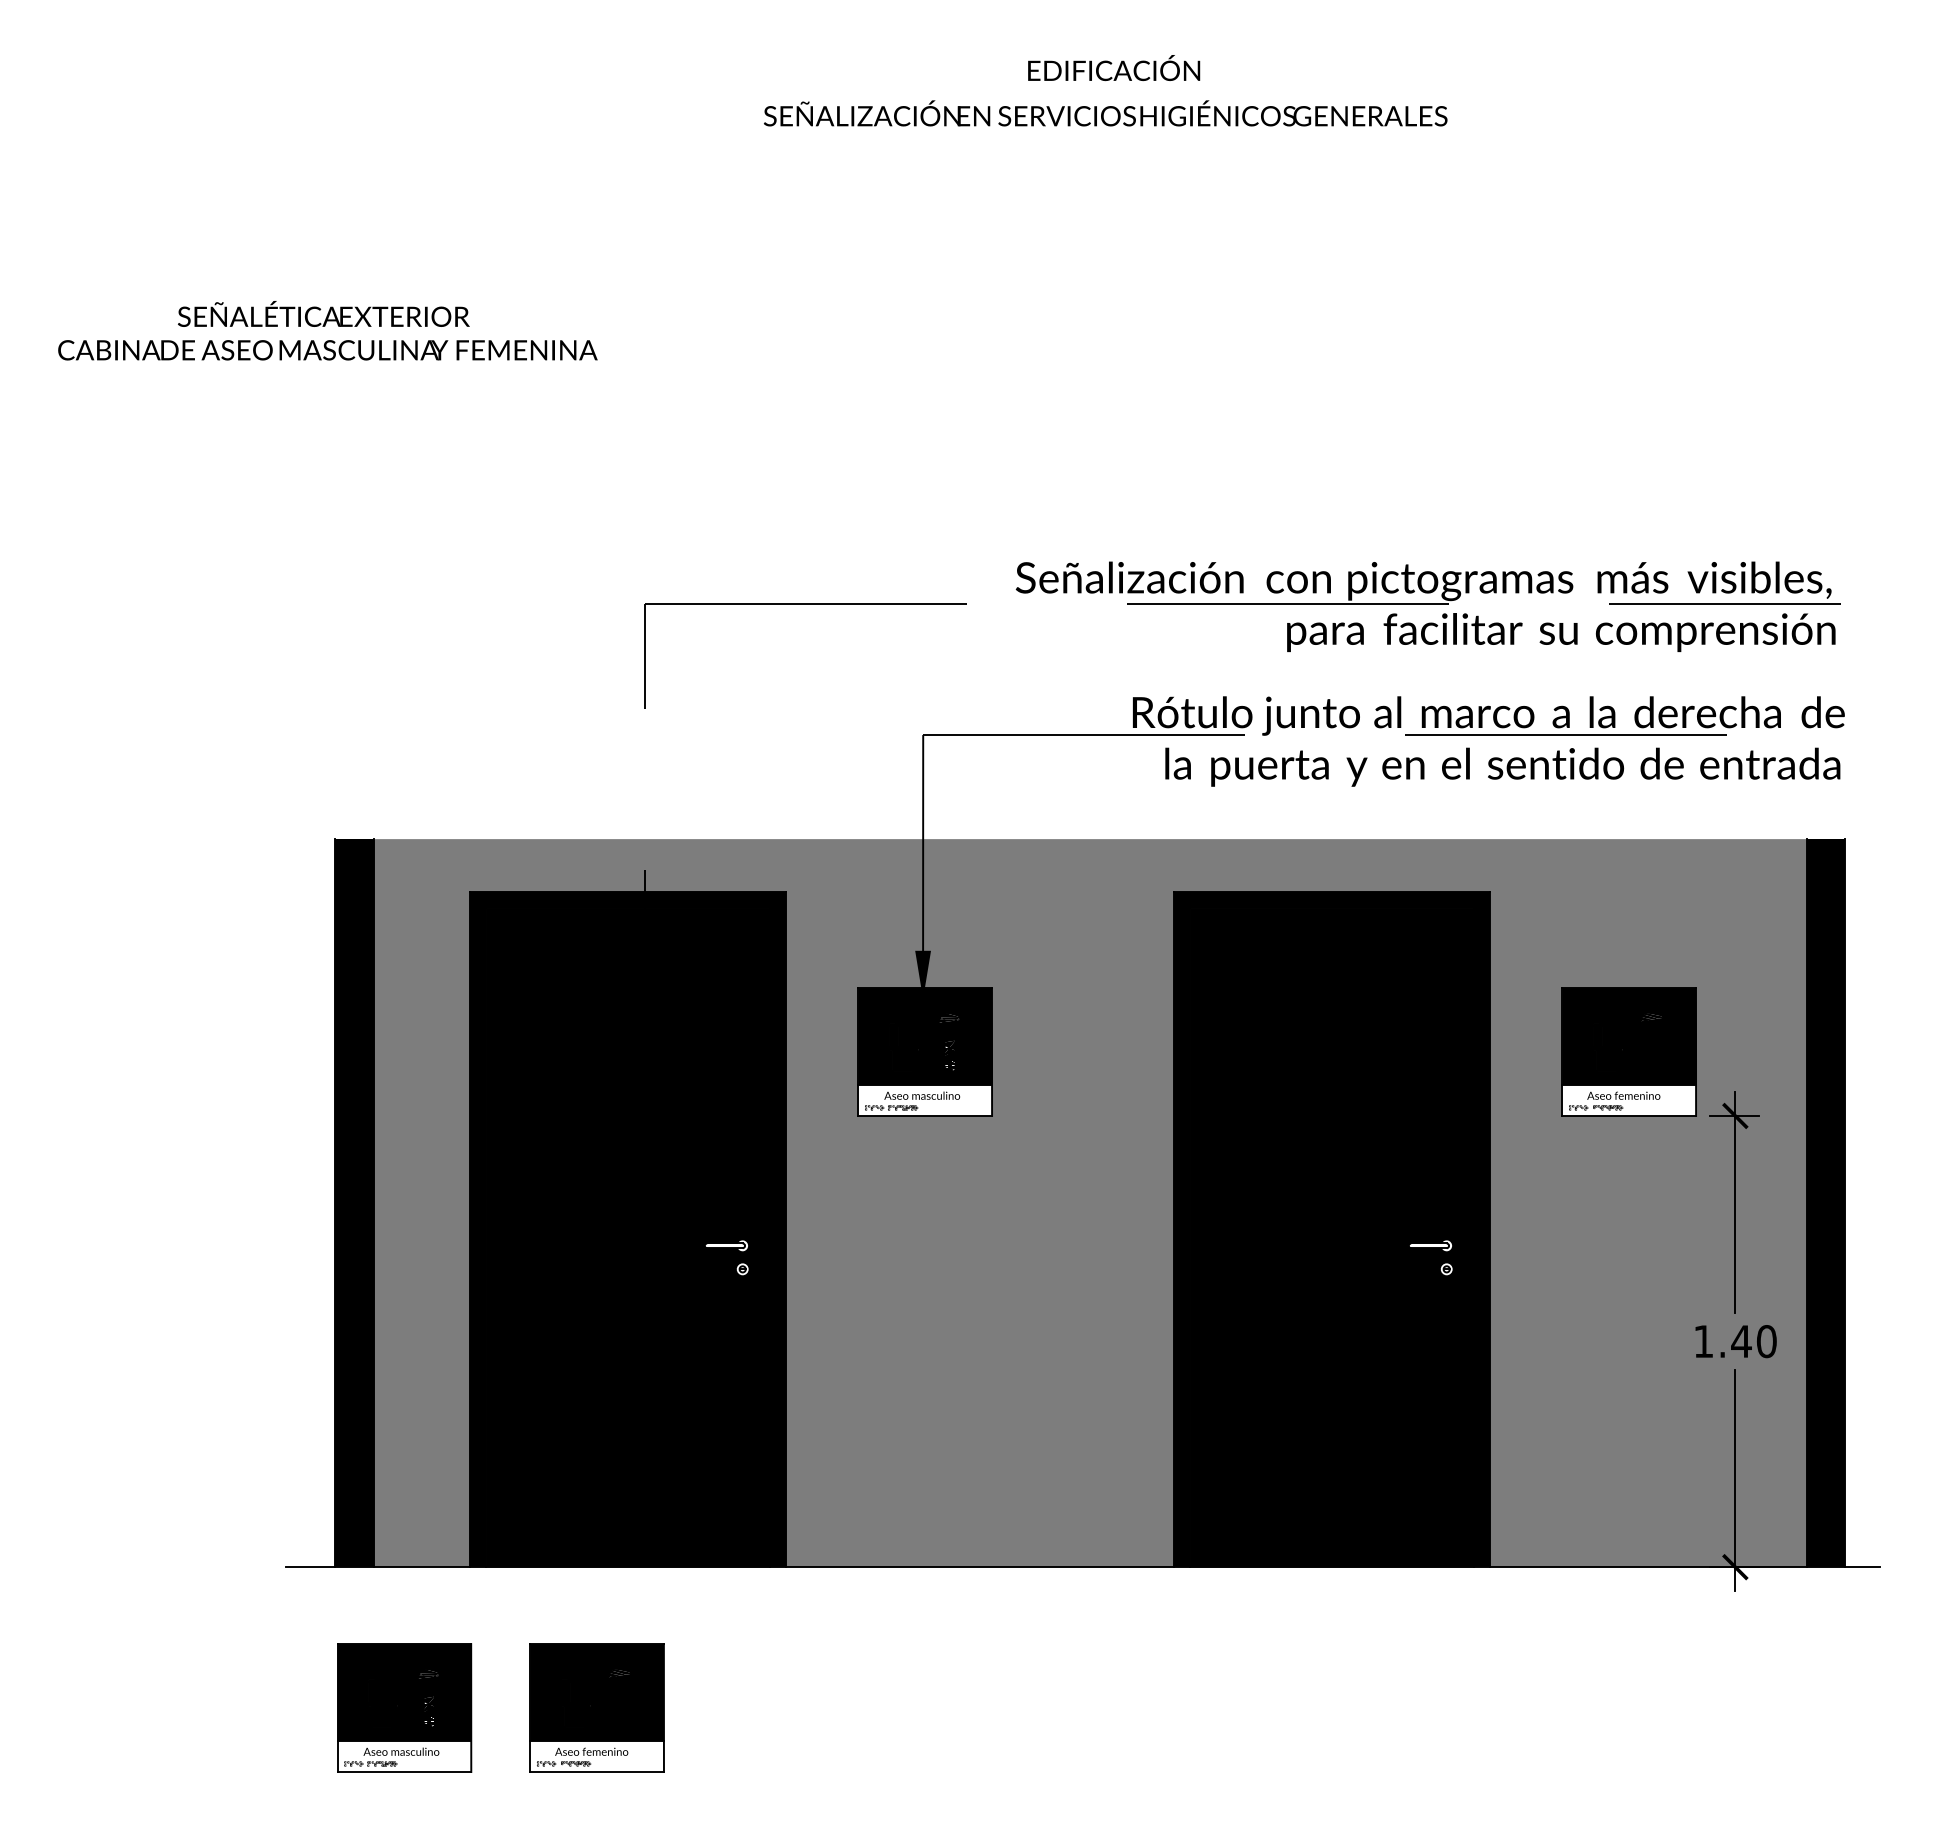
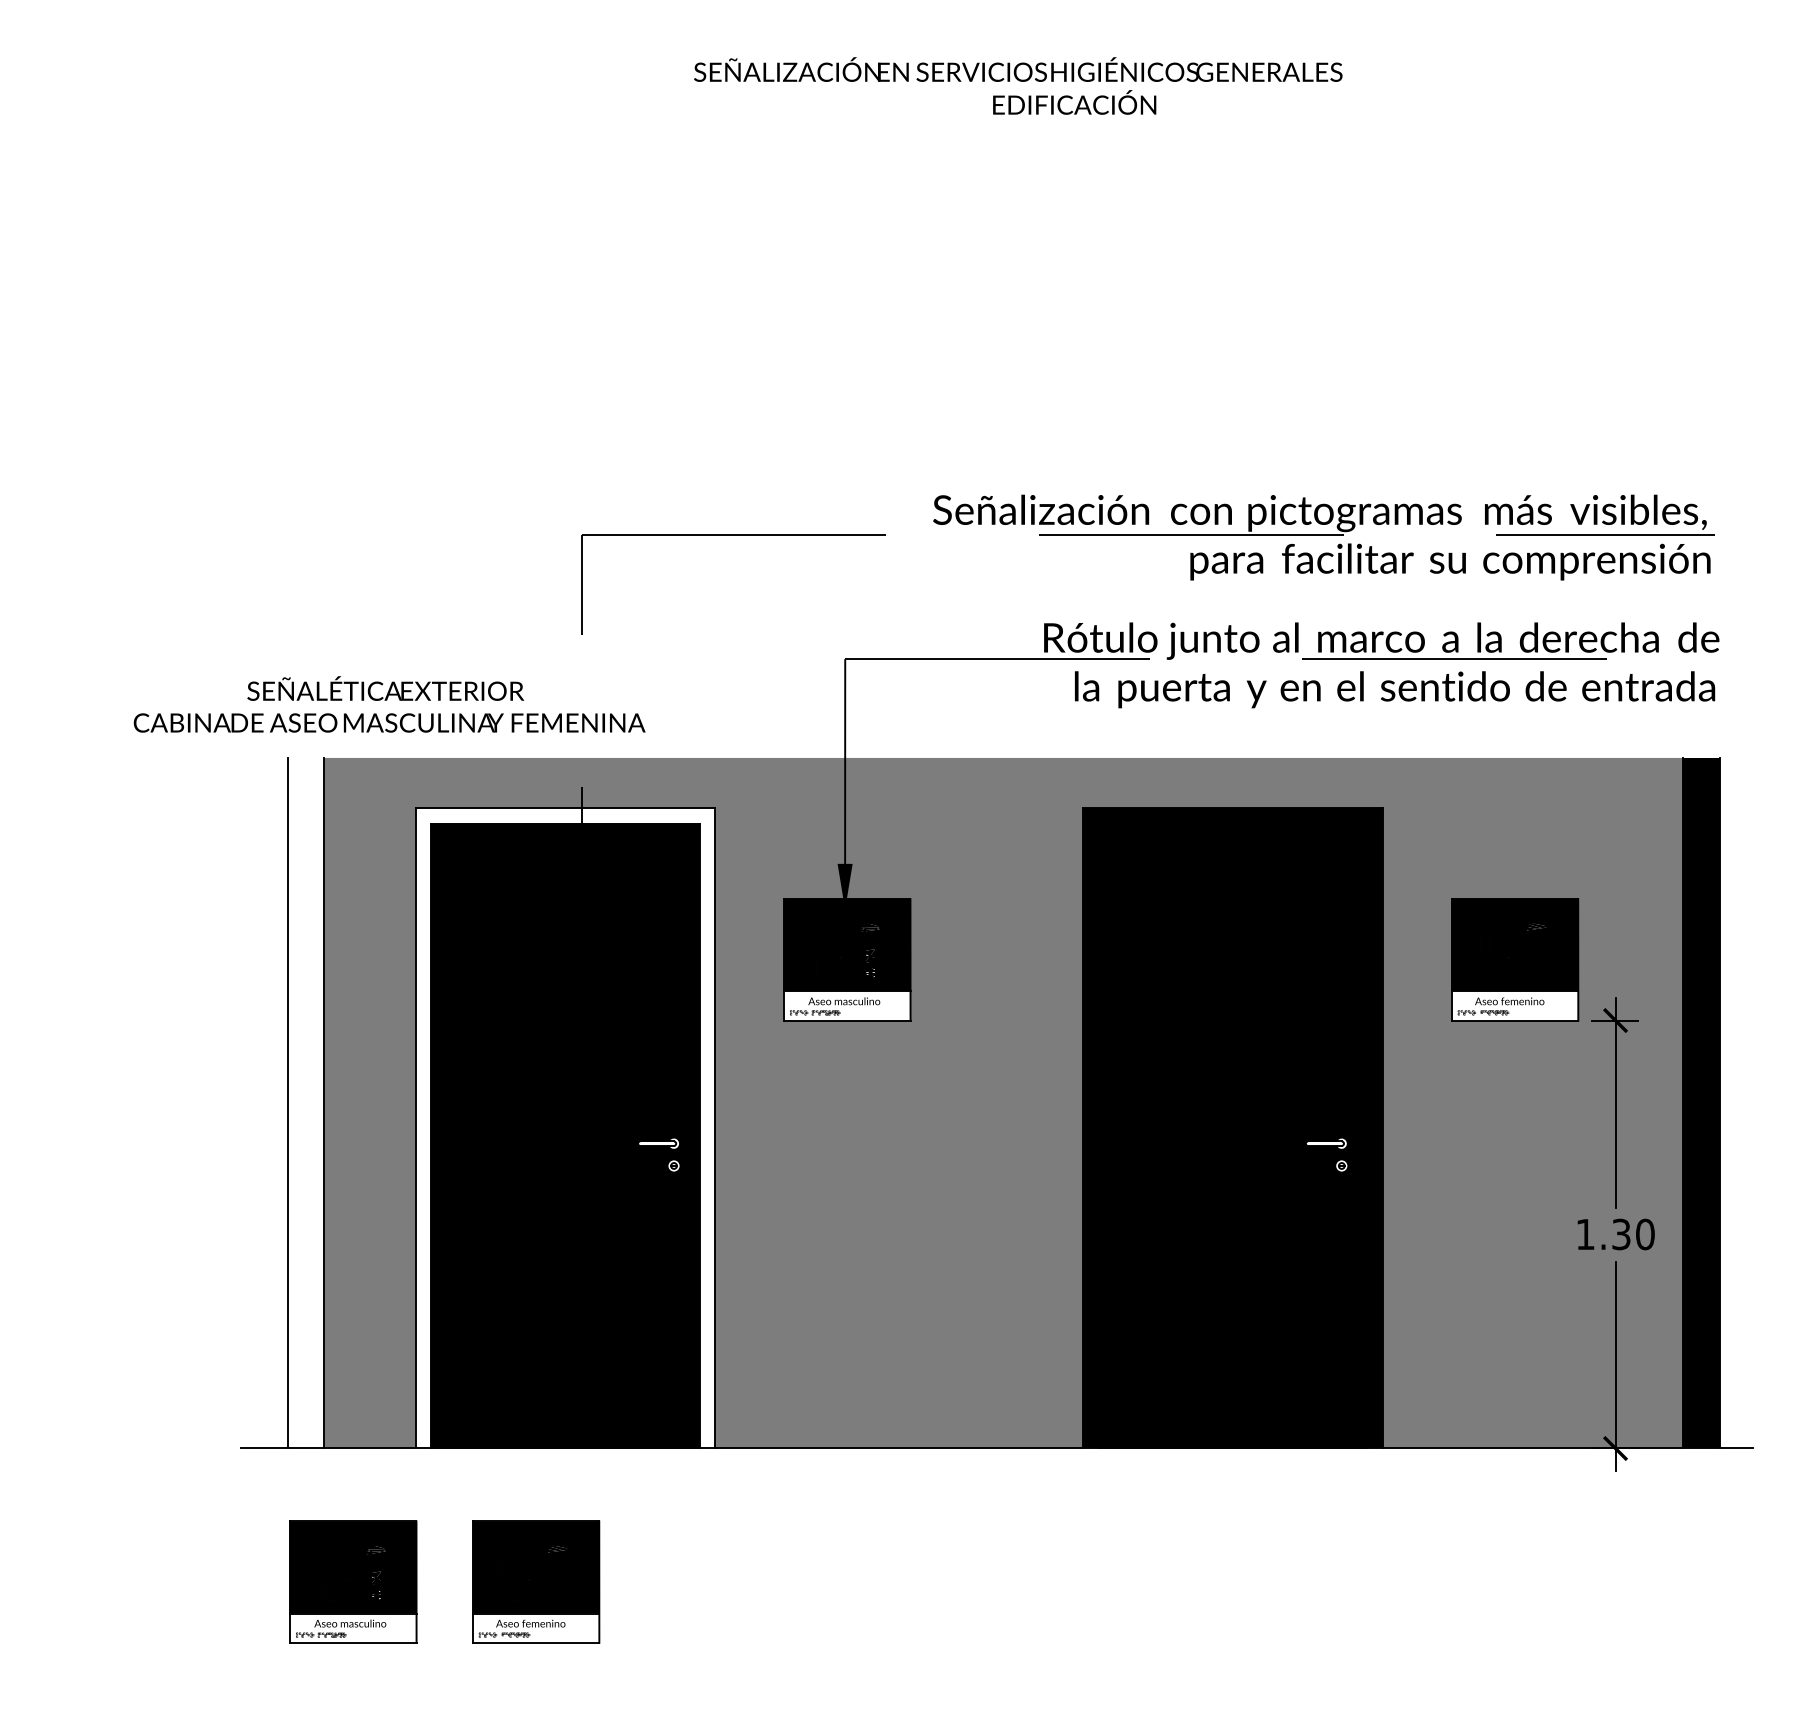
text: (1114, 68) -> (1075, 102), moved
text: (327, 330) -> (389, 704), moved
fill: (354, 1203) -> (305, 1103), removed
fill: (627, 1229) -> (564, 1128), removed
text: (1741, 1341) -> (1621, 1234), 1.40 -> 1.30

